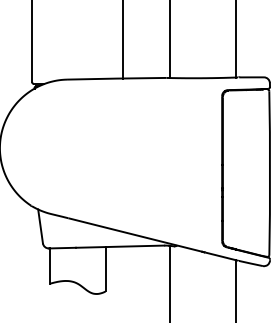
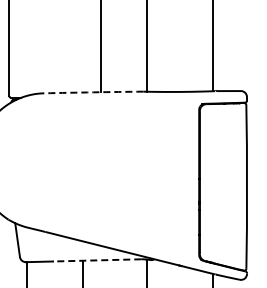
arc: (116, 78) -> (93, 92), solid -> dashed
line: (119, 246) -> (96, 260), solid -> dashed

